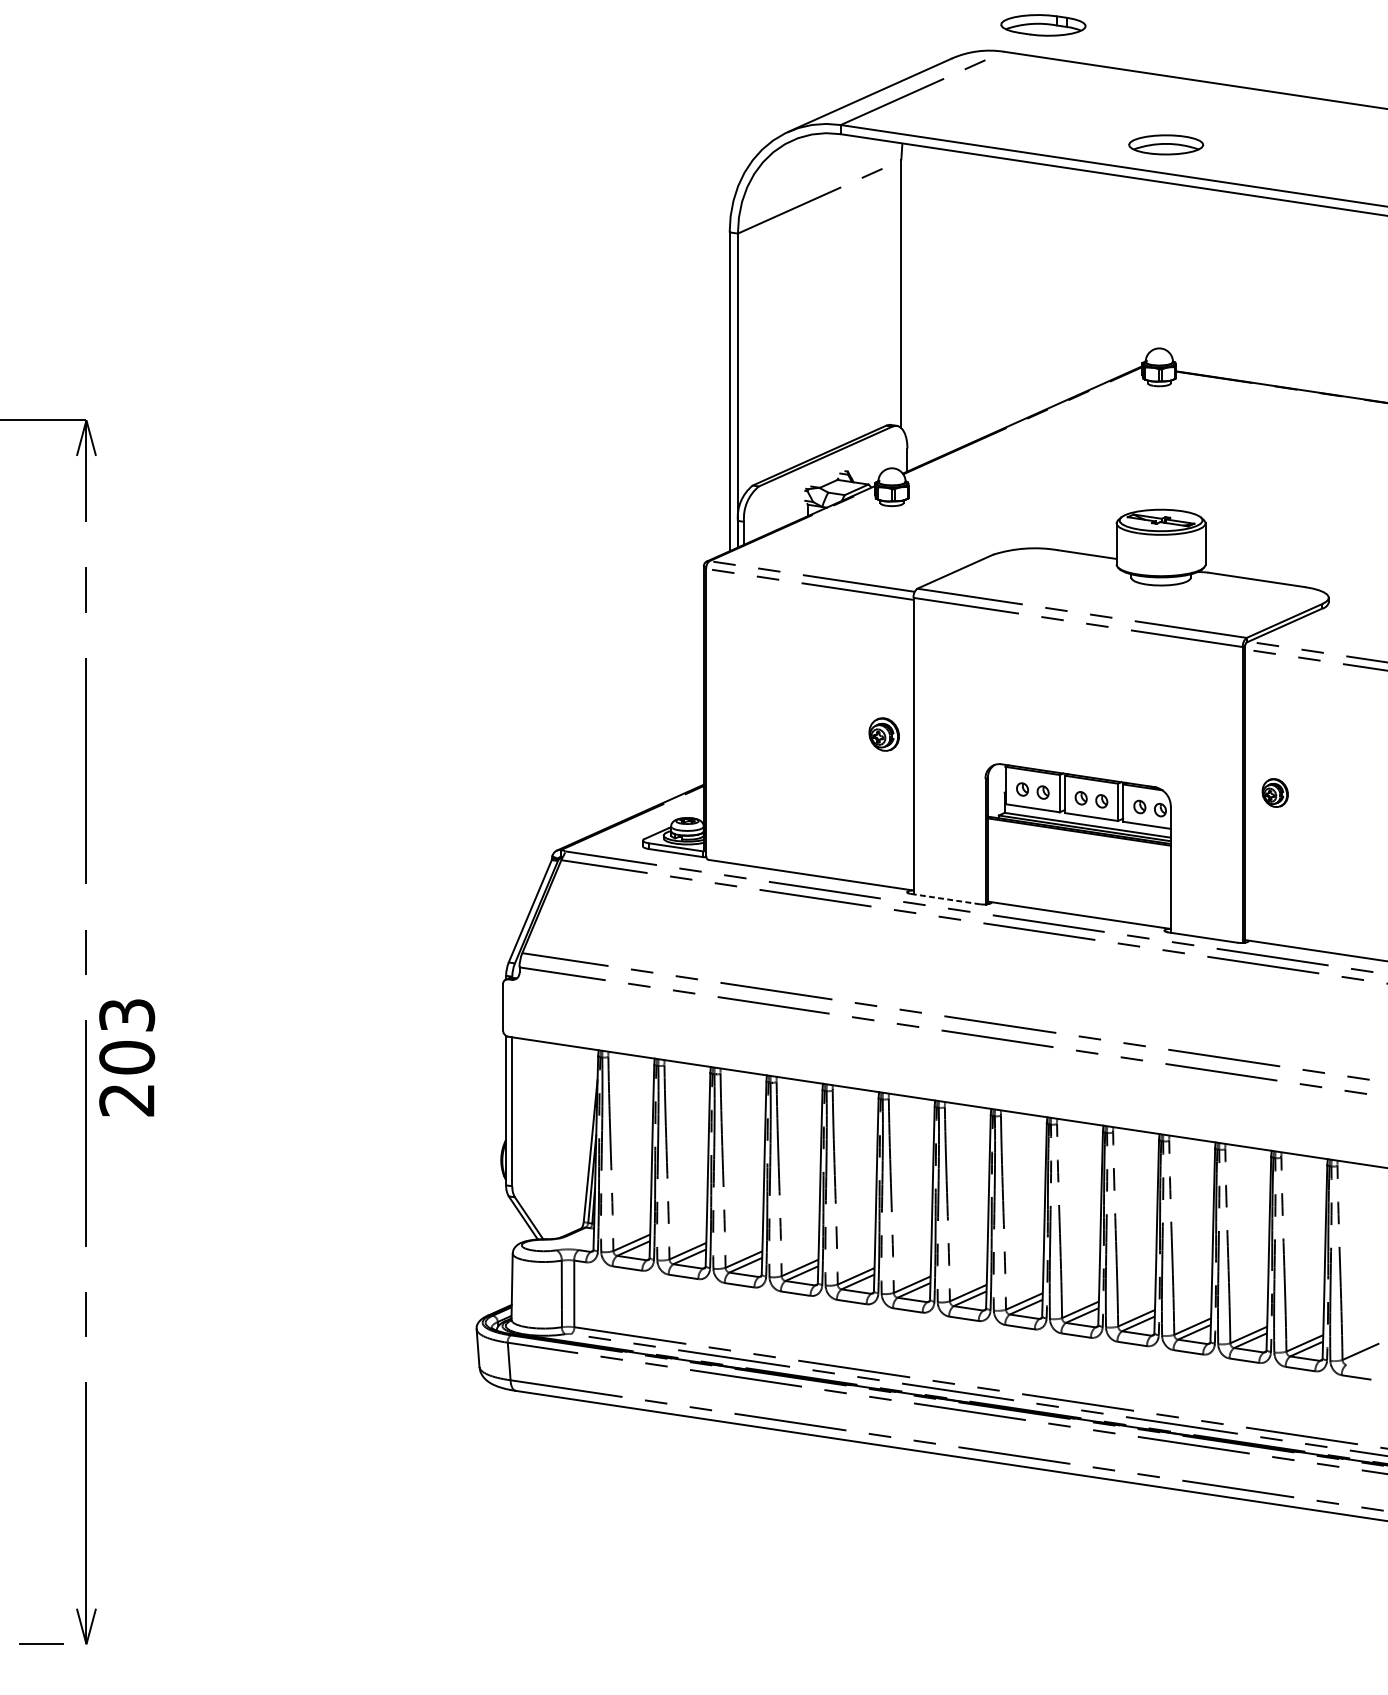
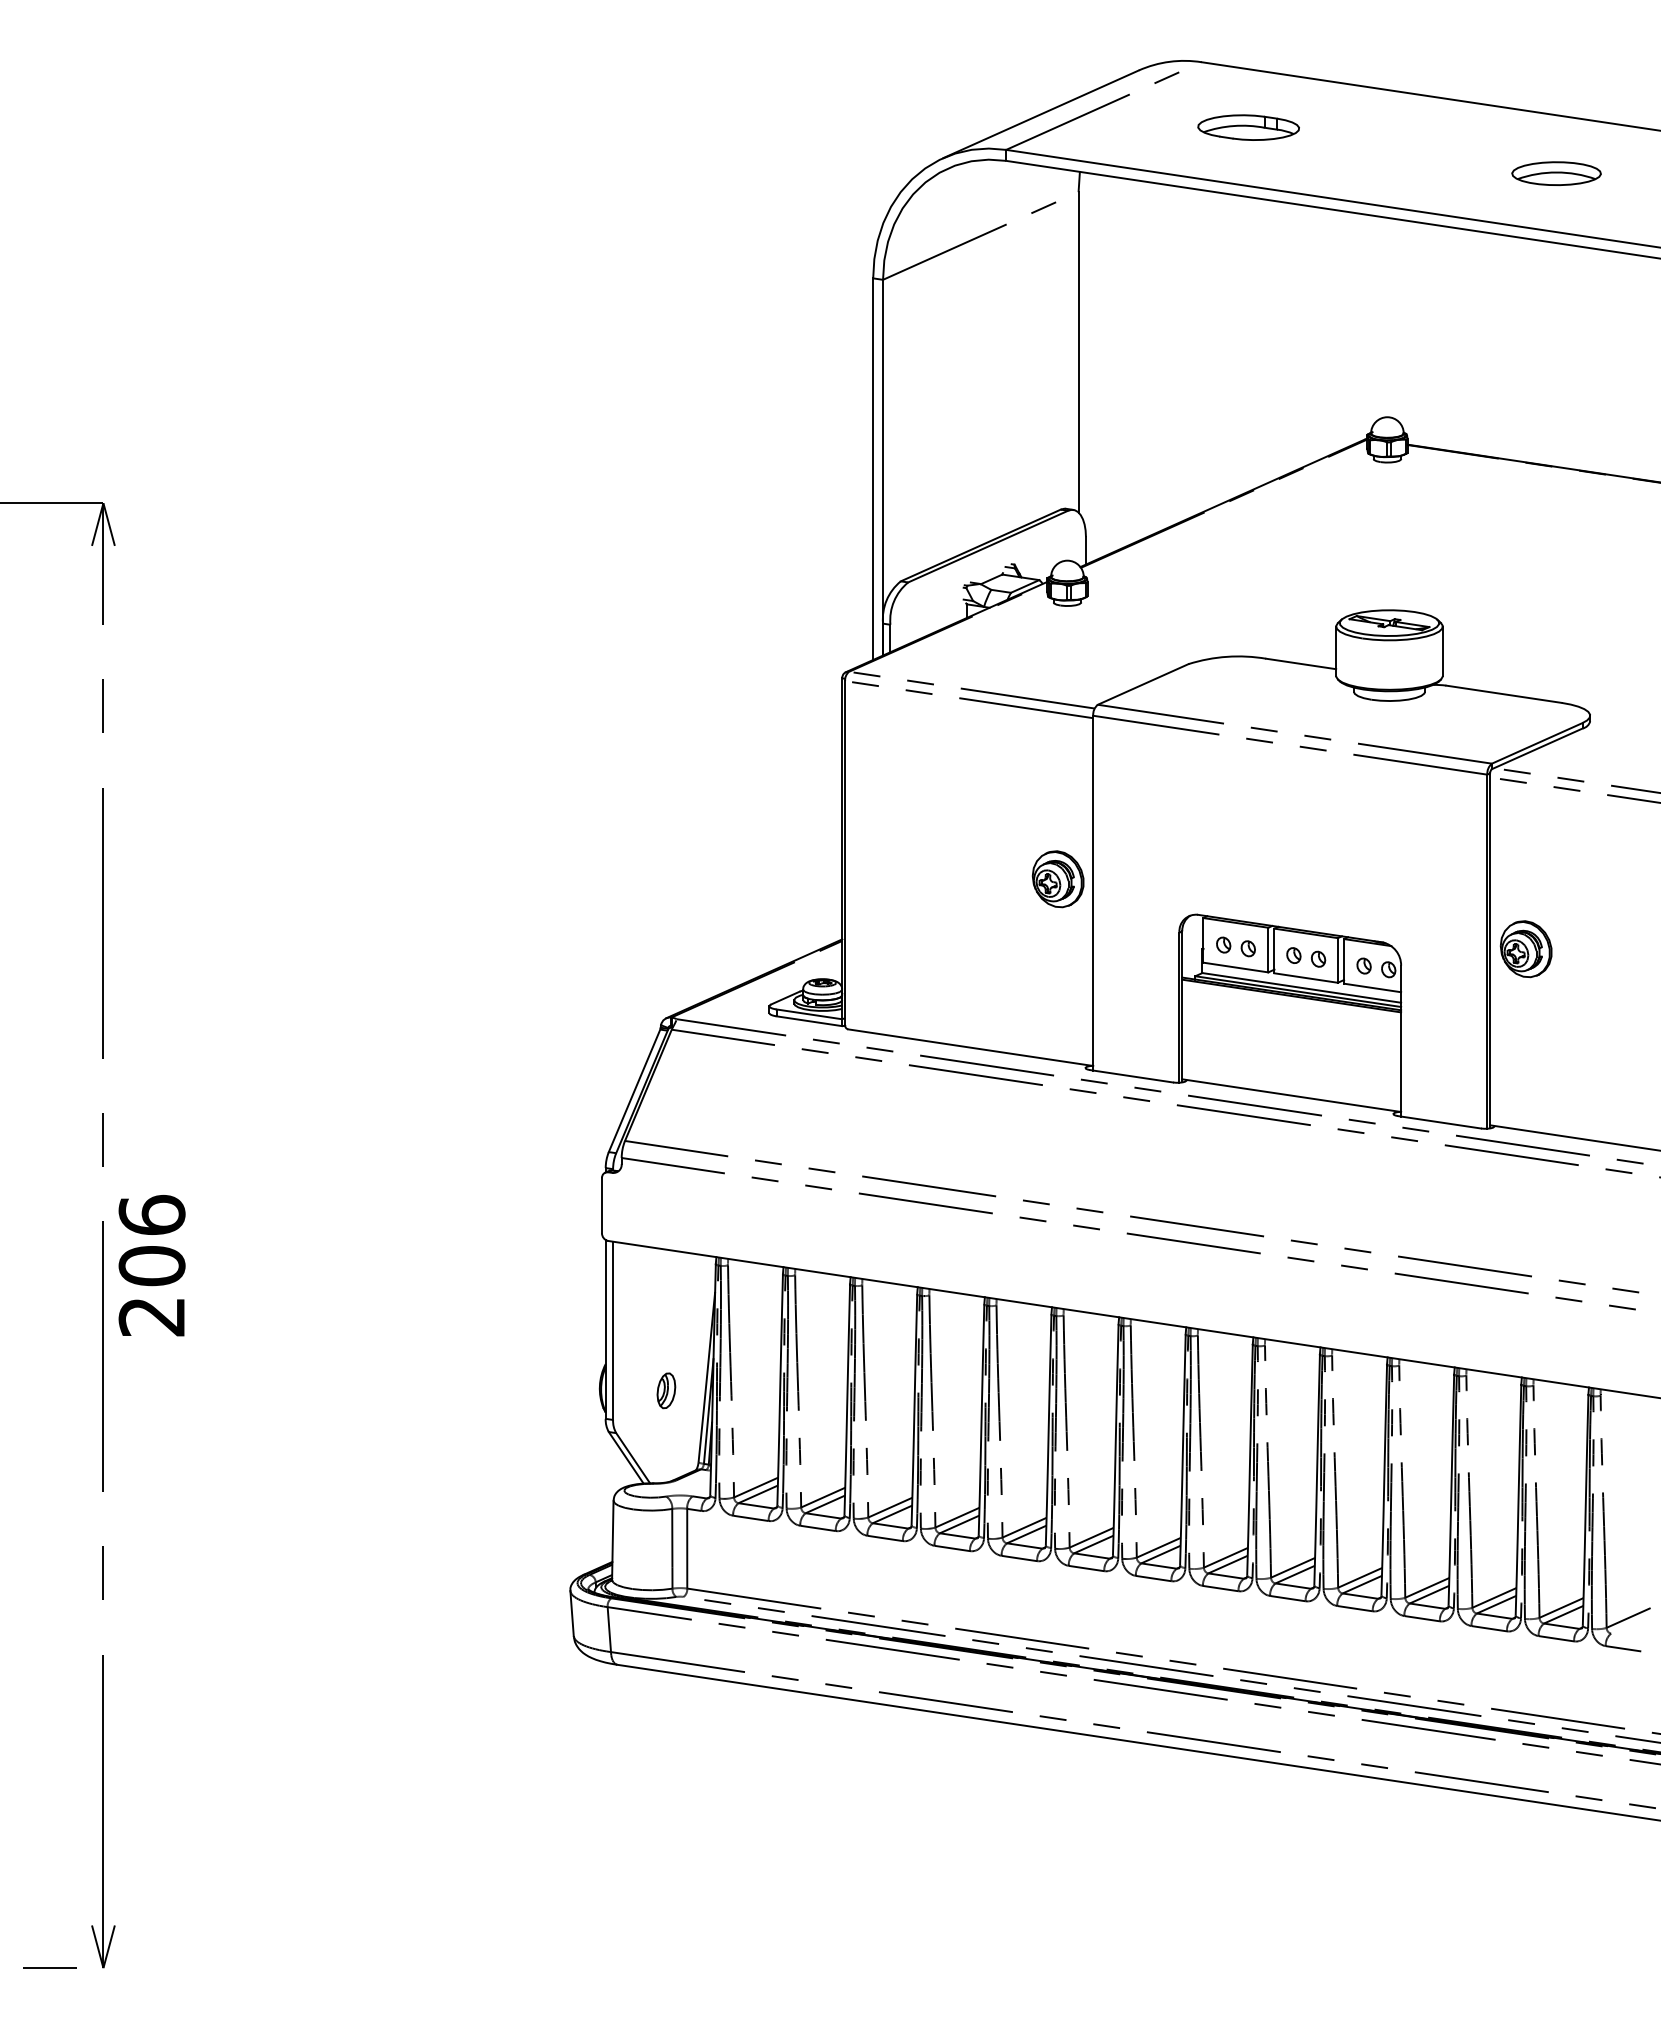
part: (1043, 25) -> (1248, 127), moved
part: (1166, 144) -> (1556, 173), moved
part: (883, 734) -> (1057, 879), size x1.43
part: (1274, 793) -> (1525, 949), size x1.67
line: (945, 899) -> (1131, 1076), dashed -> solid
text: (126, 1014) -> (151, 1214), 203 -> 206
part: (556, 1161) -> (666, 1390), added

